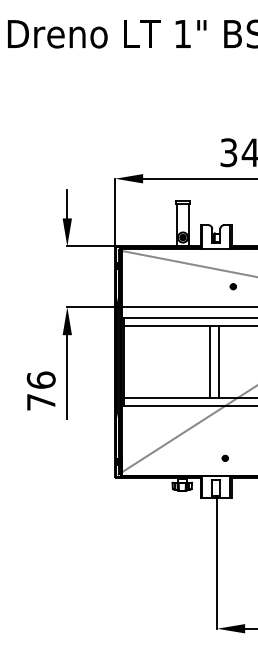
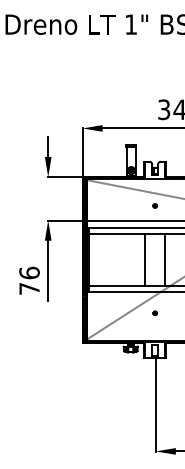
part: (232, 286) -> (154, 205), moved
line: (210, 362) -> (165, 260), moved
line: (219, 362) -> (145, 260), moved
part: (224, 457) -> (154, 312), moved

